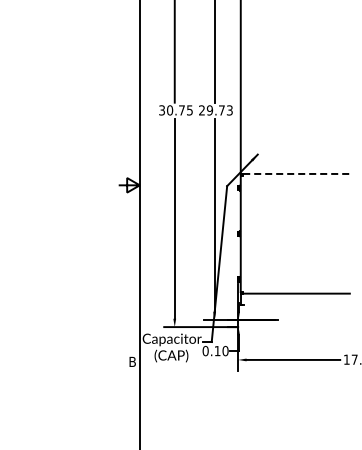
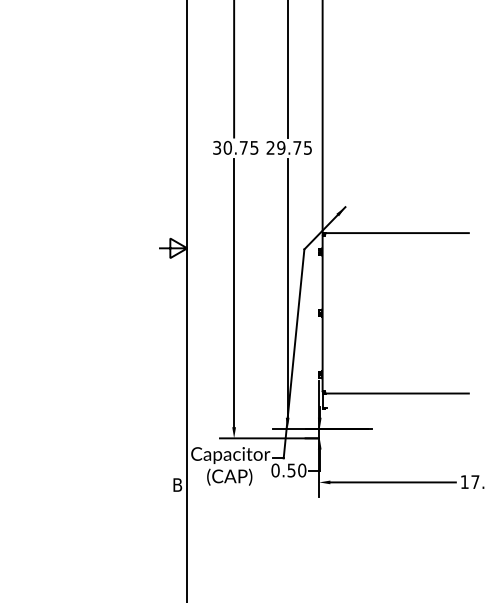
text: (229, 109) -> (307, 146), 29.73 -> 29.75
line: (297, 173) -> (398, 232), dashed -> solid
text: (217, 351) -> (291, 471), 0.10 -> 0.50

